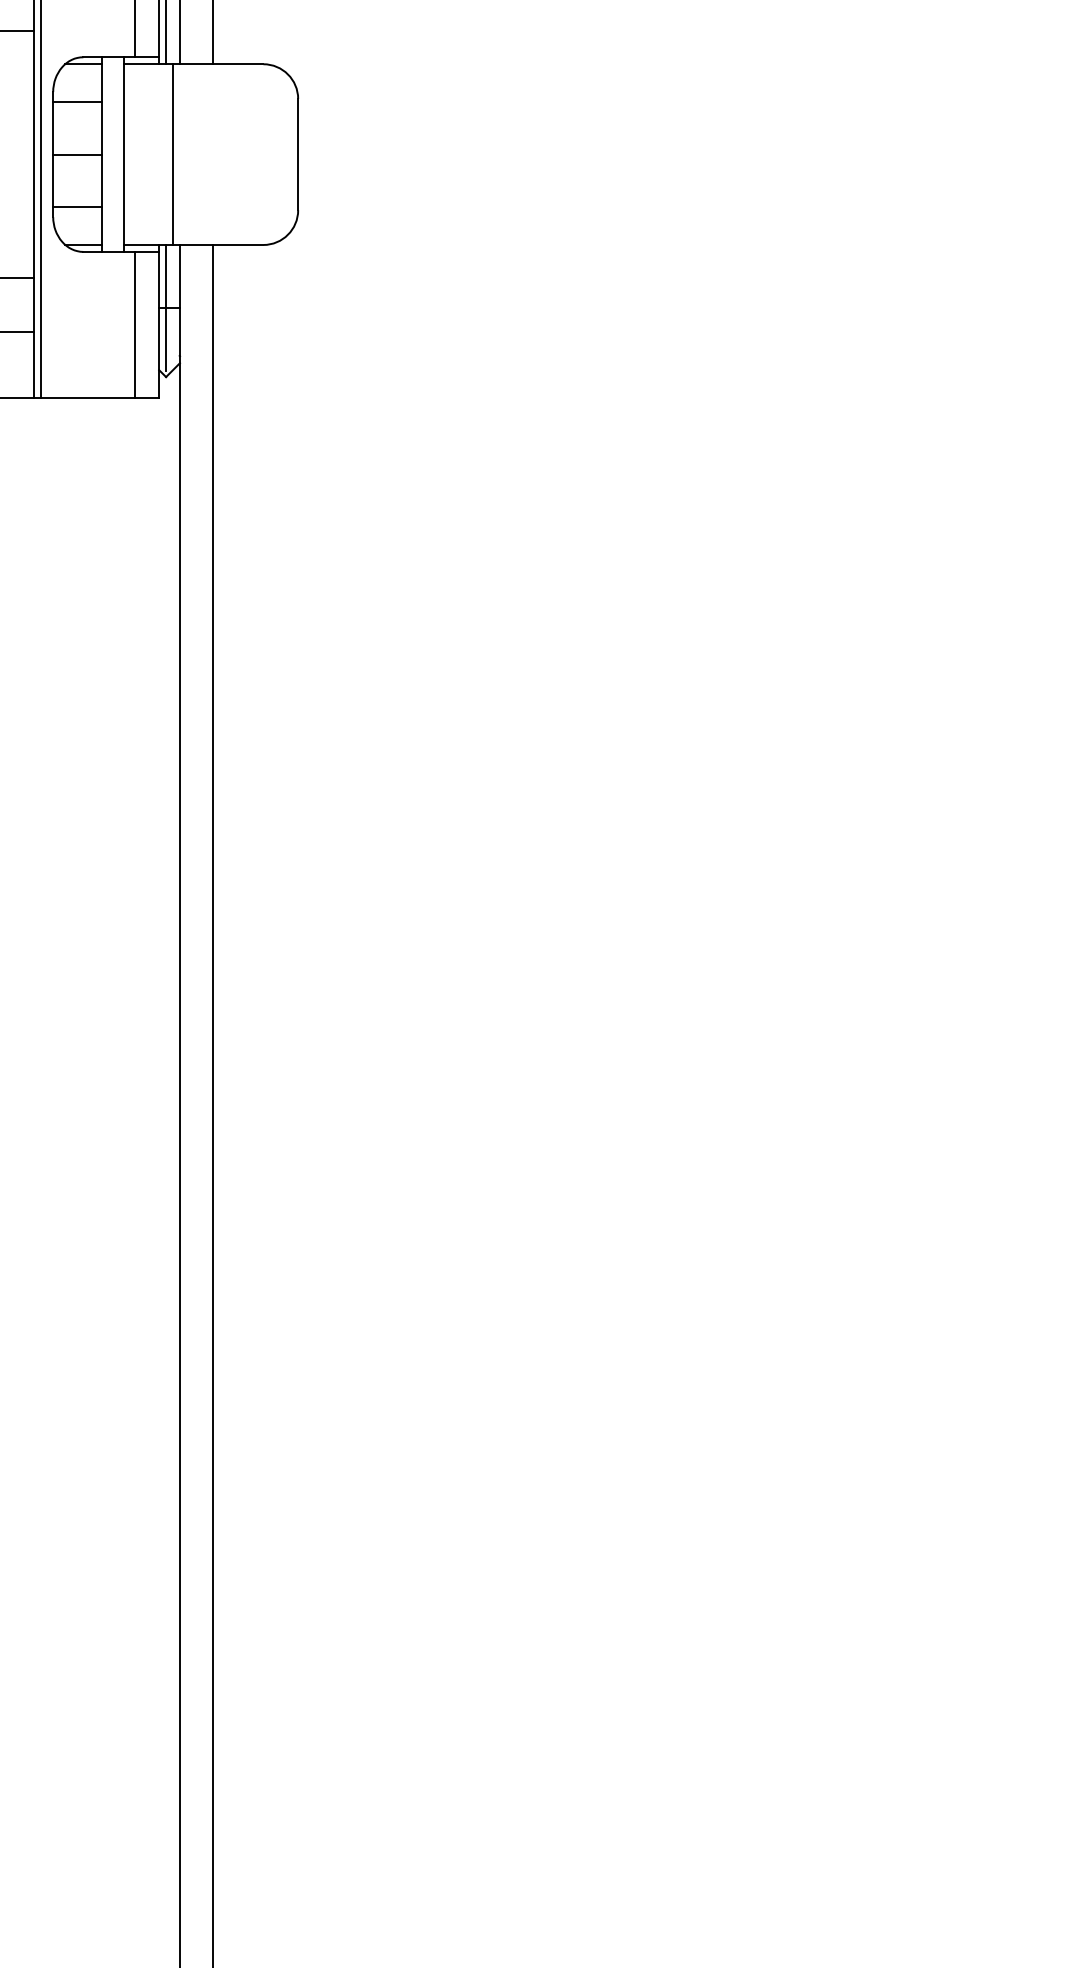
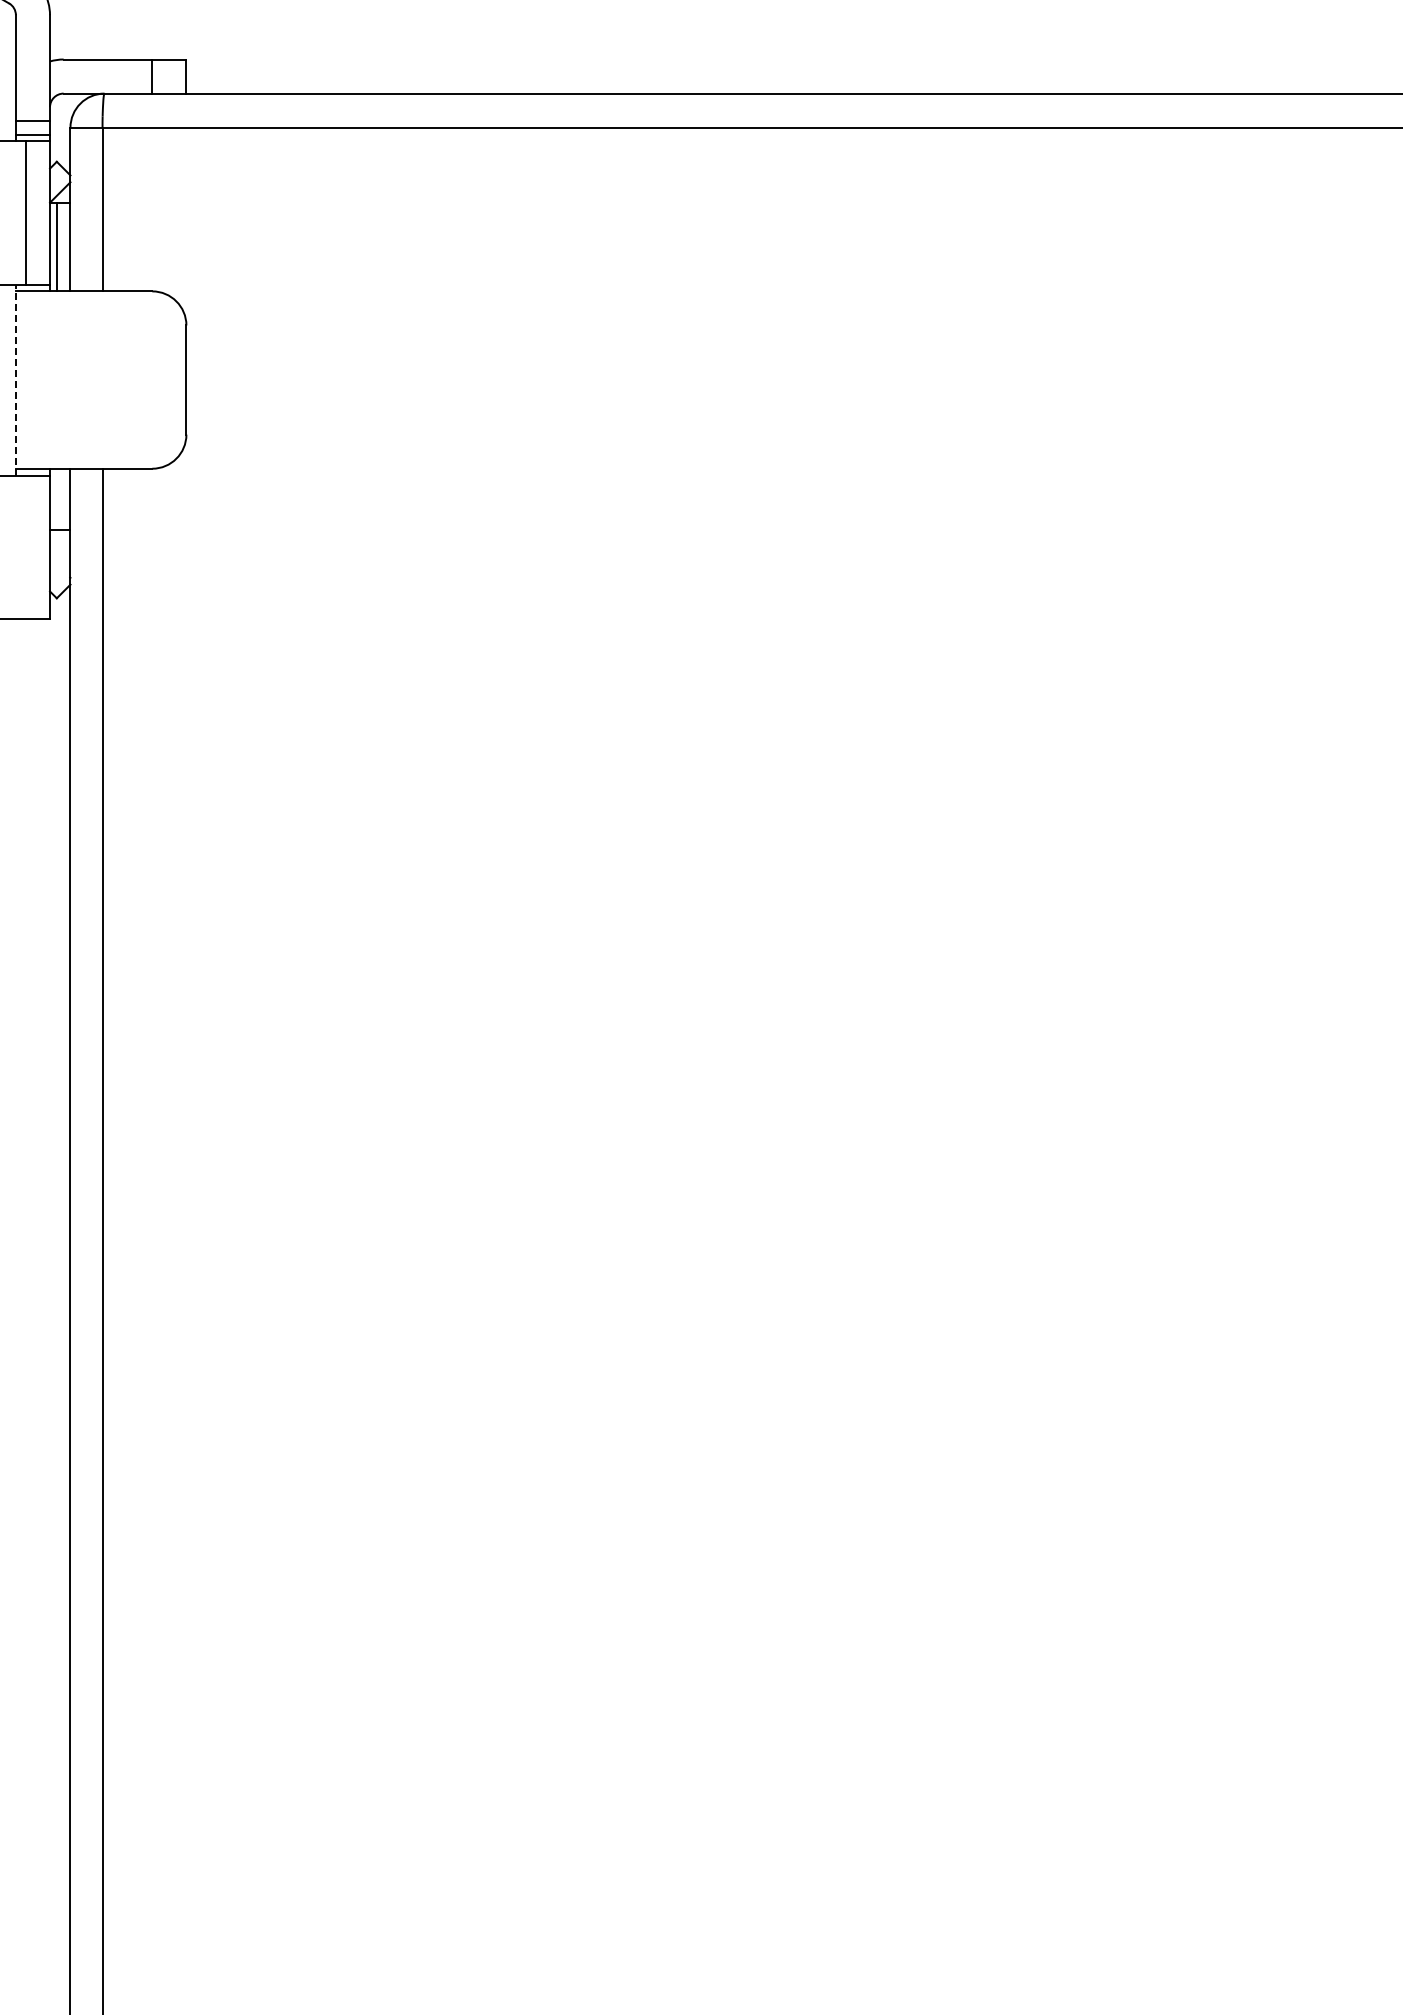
line: (123, 154) -> (15, 379), solid -> dashed
line: (172, 154) -> (63, 379), removed
line: (165, 307) -> (56, 530), removed
line: (135, 324) -> (26, 546), removed

